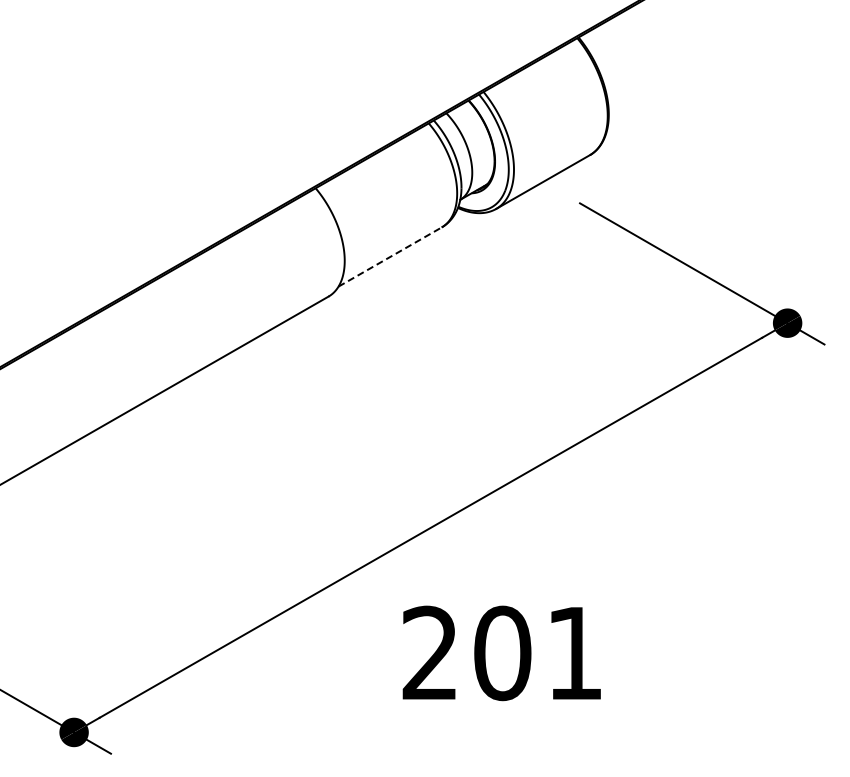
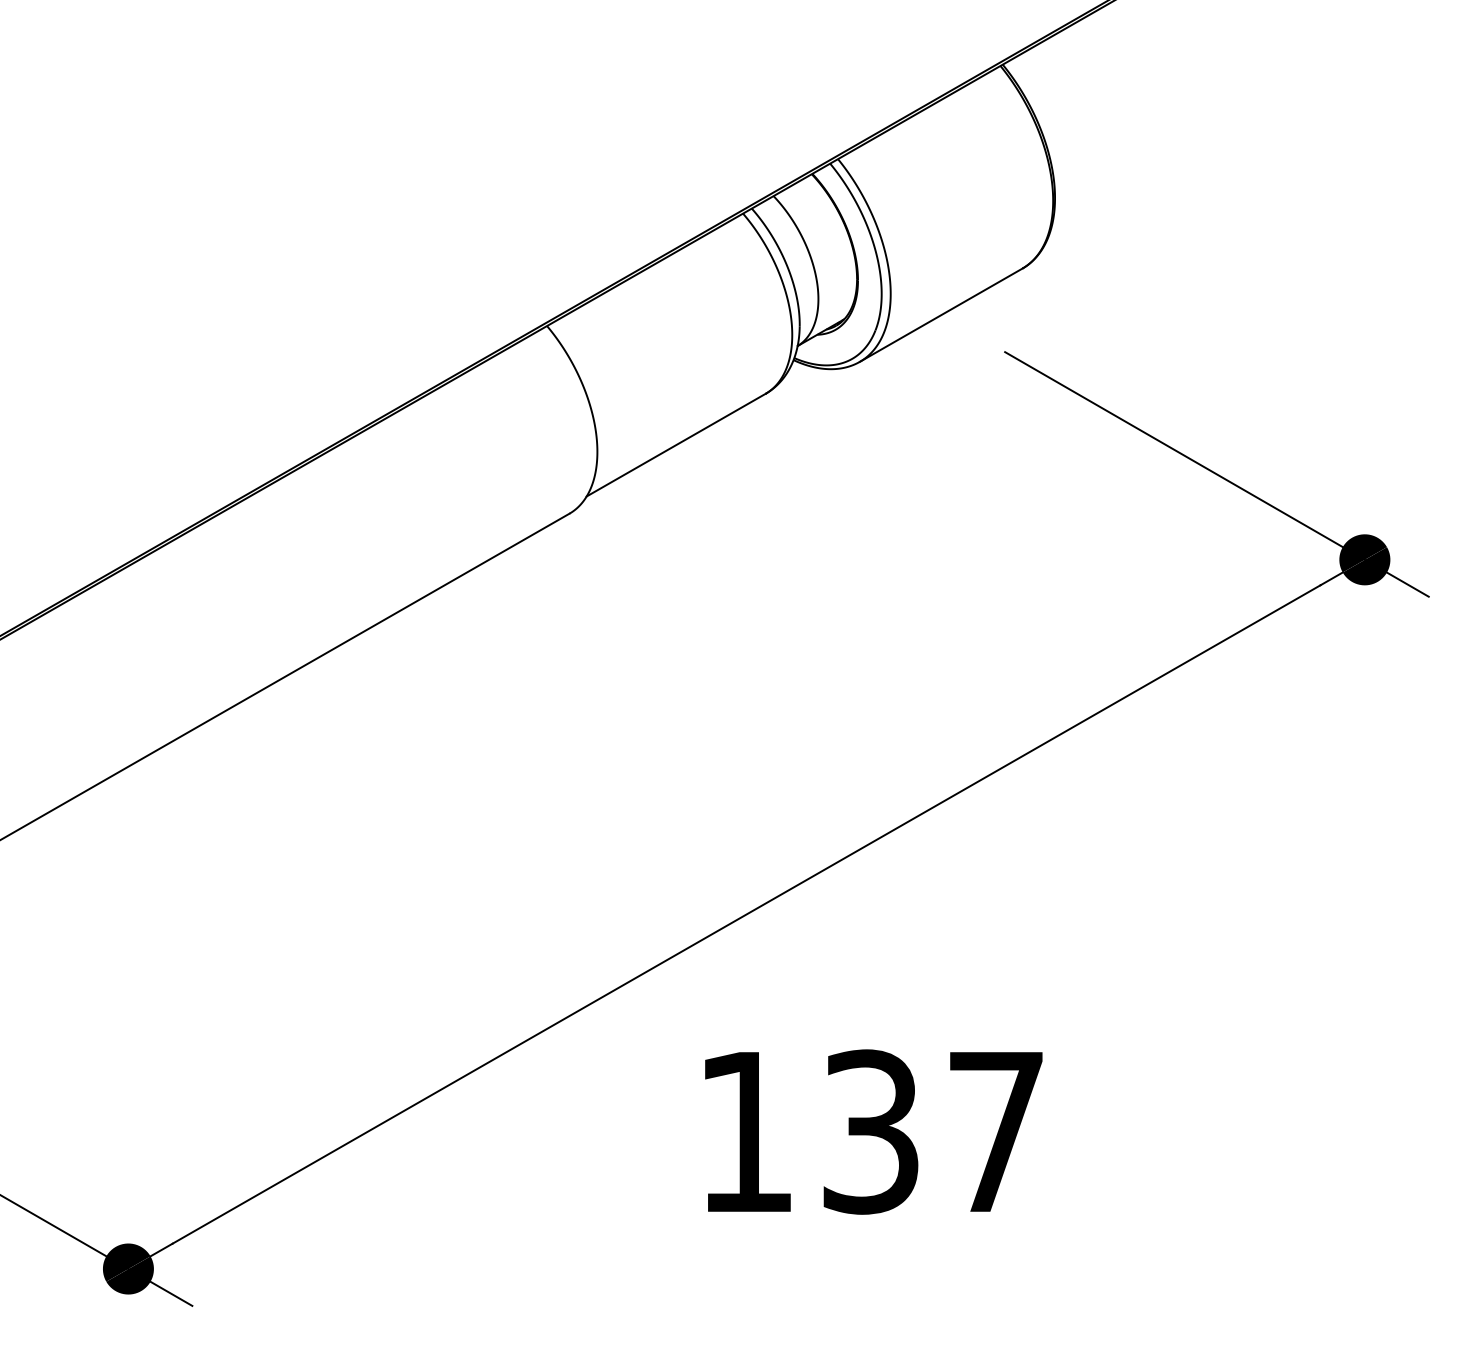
line: (390, 256) -> (676, 444), dashed -> solid
text: (501, 653) -> (869, 1132), 201 -> 137

